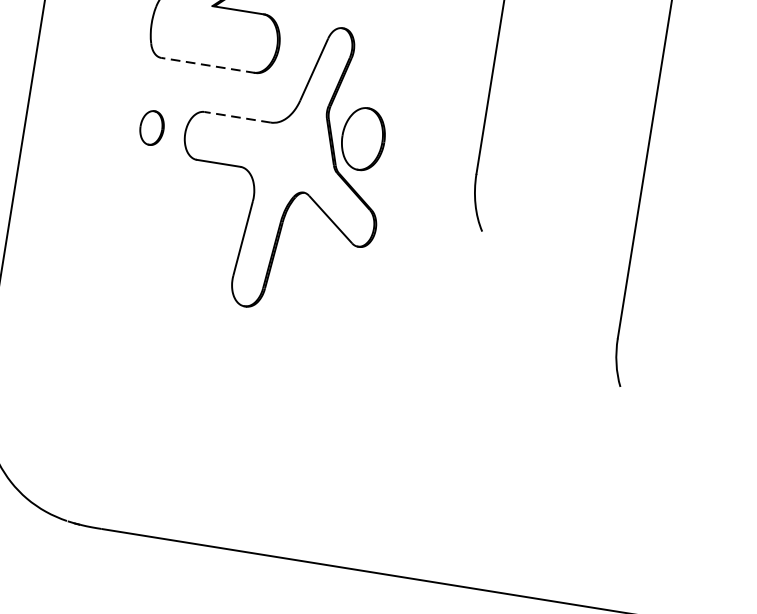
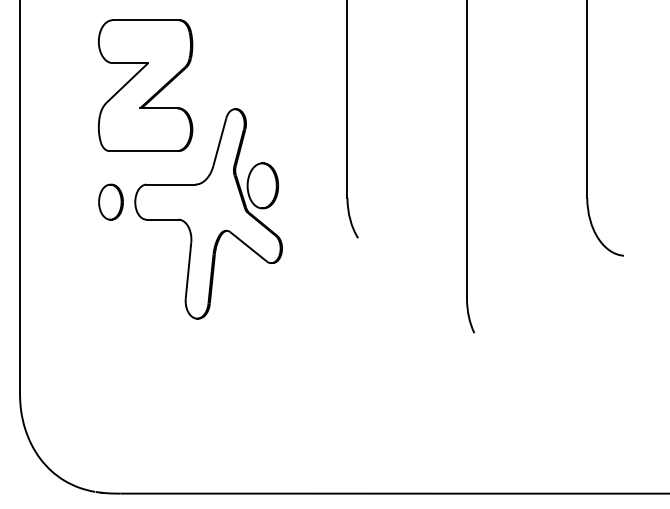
line: (207, 65) -> (143, 151), dashed -> solid
line: (237, 116) -> (170, 184), dashed -> solid
part: (151, 127) -> (110, 201), size x1.43

